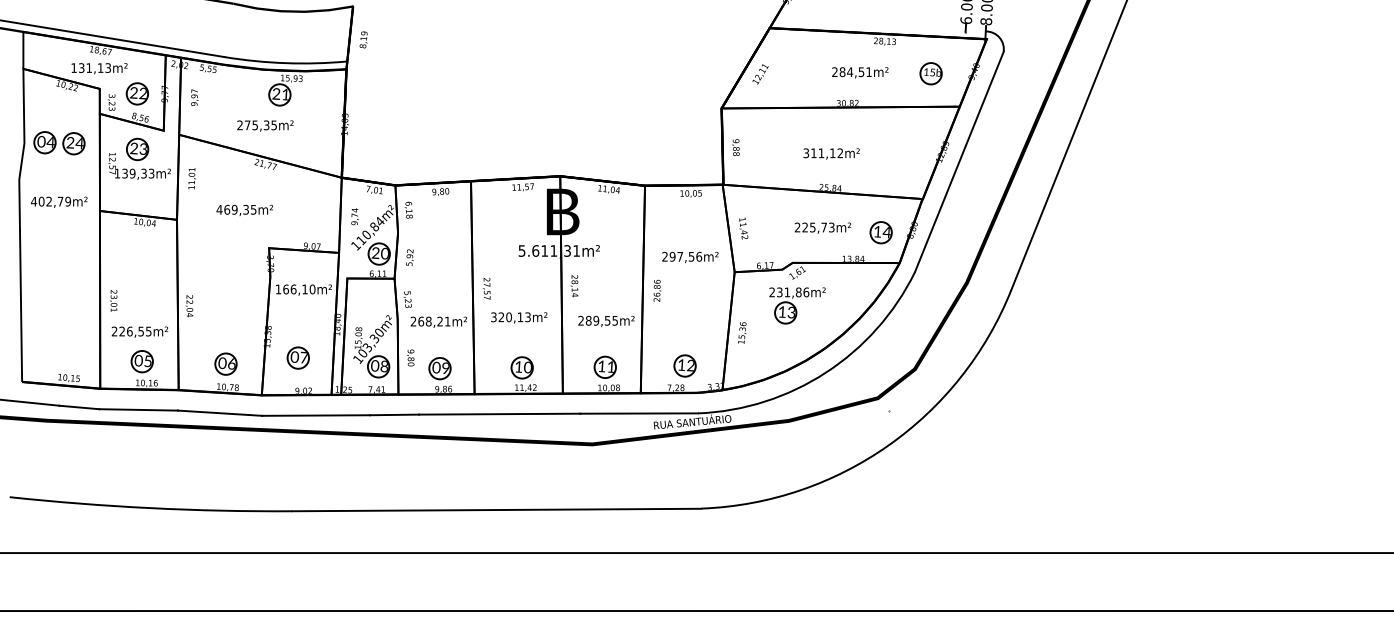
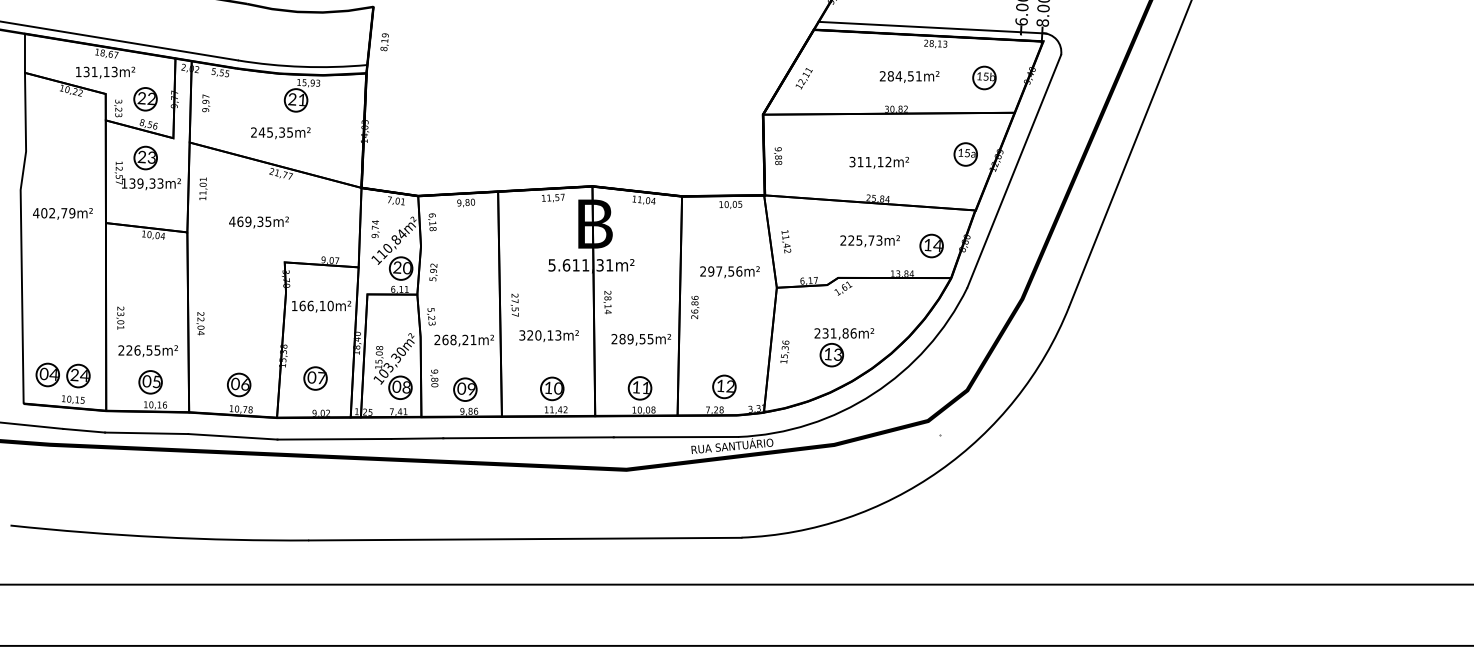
line: (881, 25) -> (932, 26), added
text: (247, 125) -> (261, 132), 275,35m² -> 245,35m²
part: (59, 143) -> (63, 375), moved
part: (912, 145) -> (964, 153), added
part: (797, 305) -> (844, 347), moved

